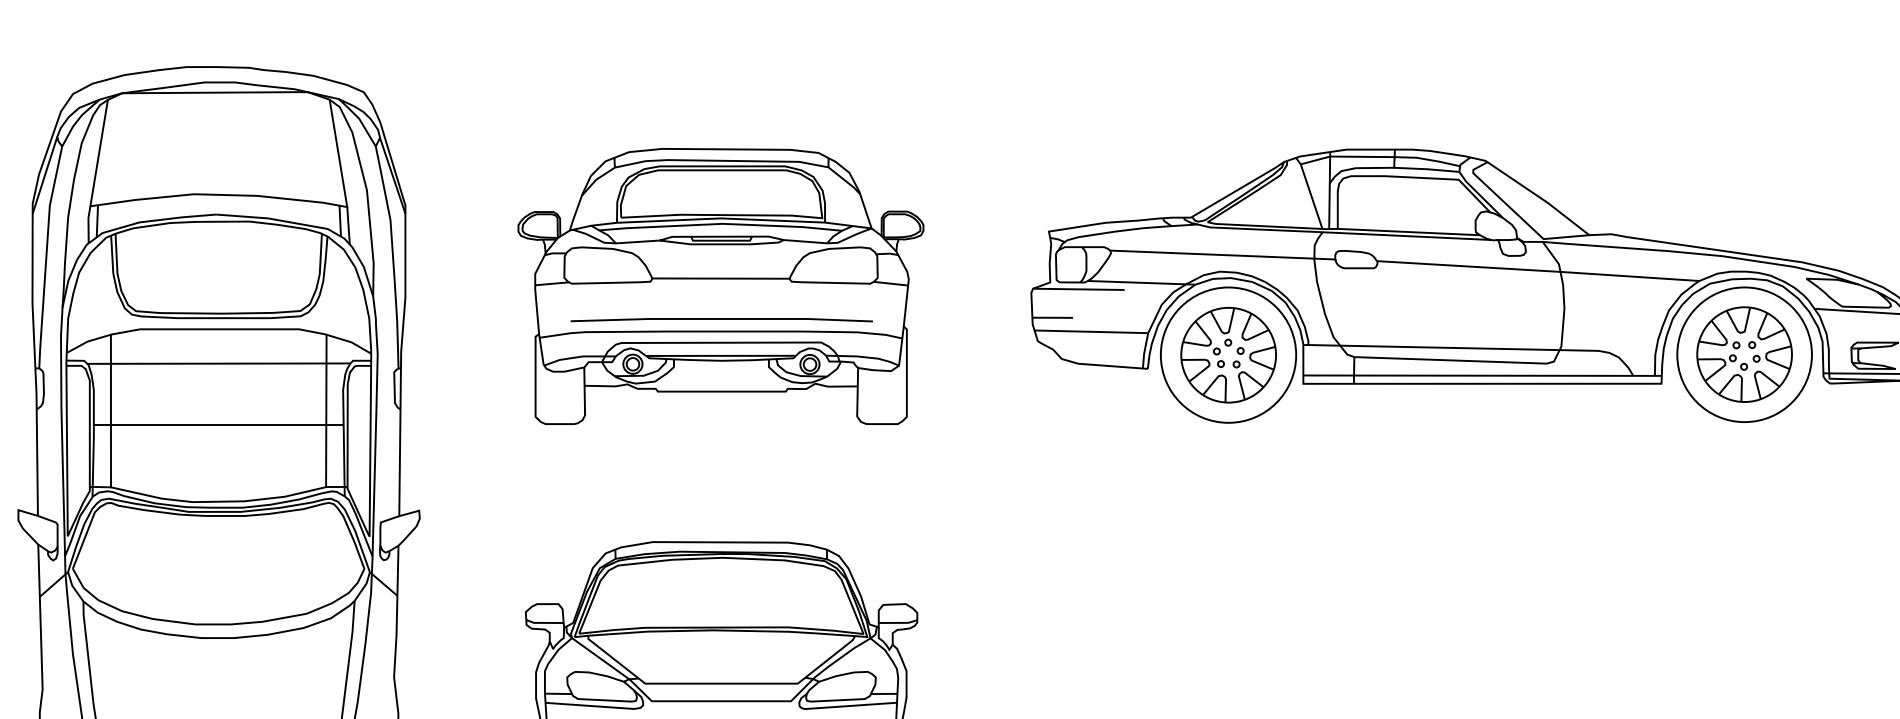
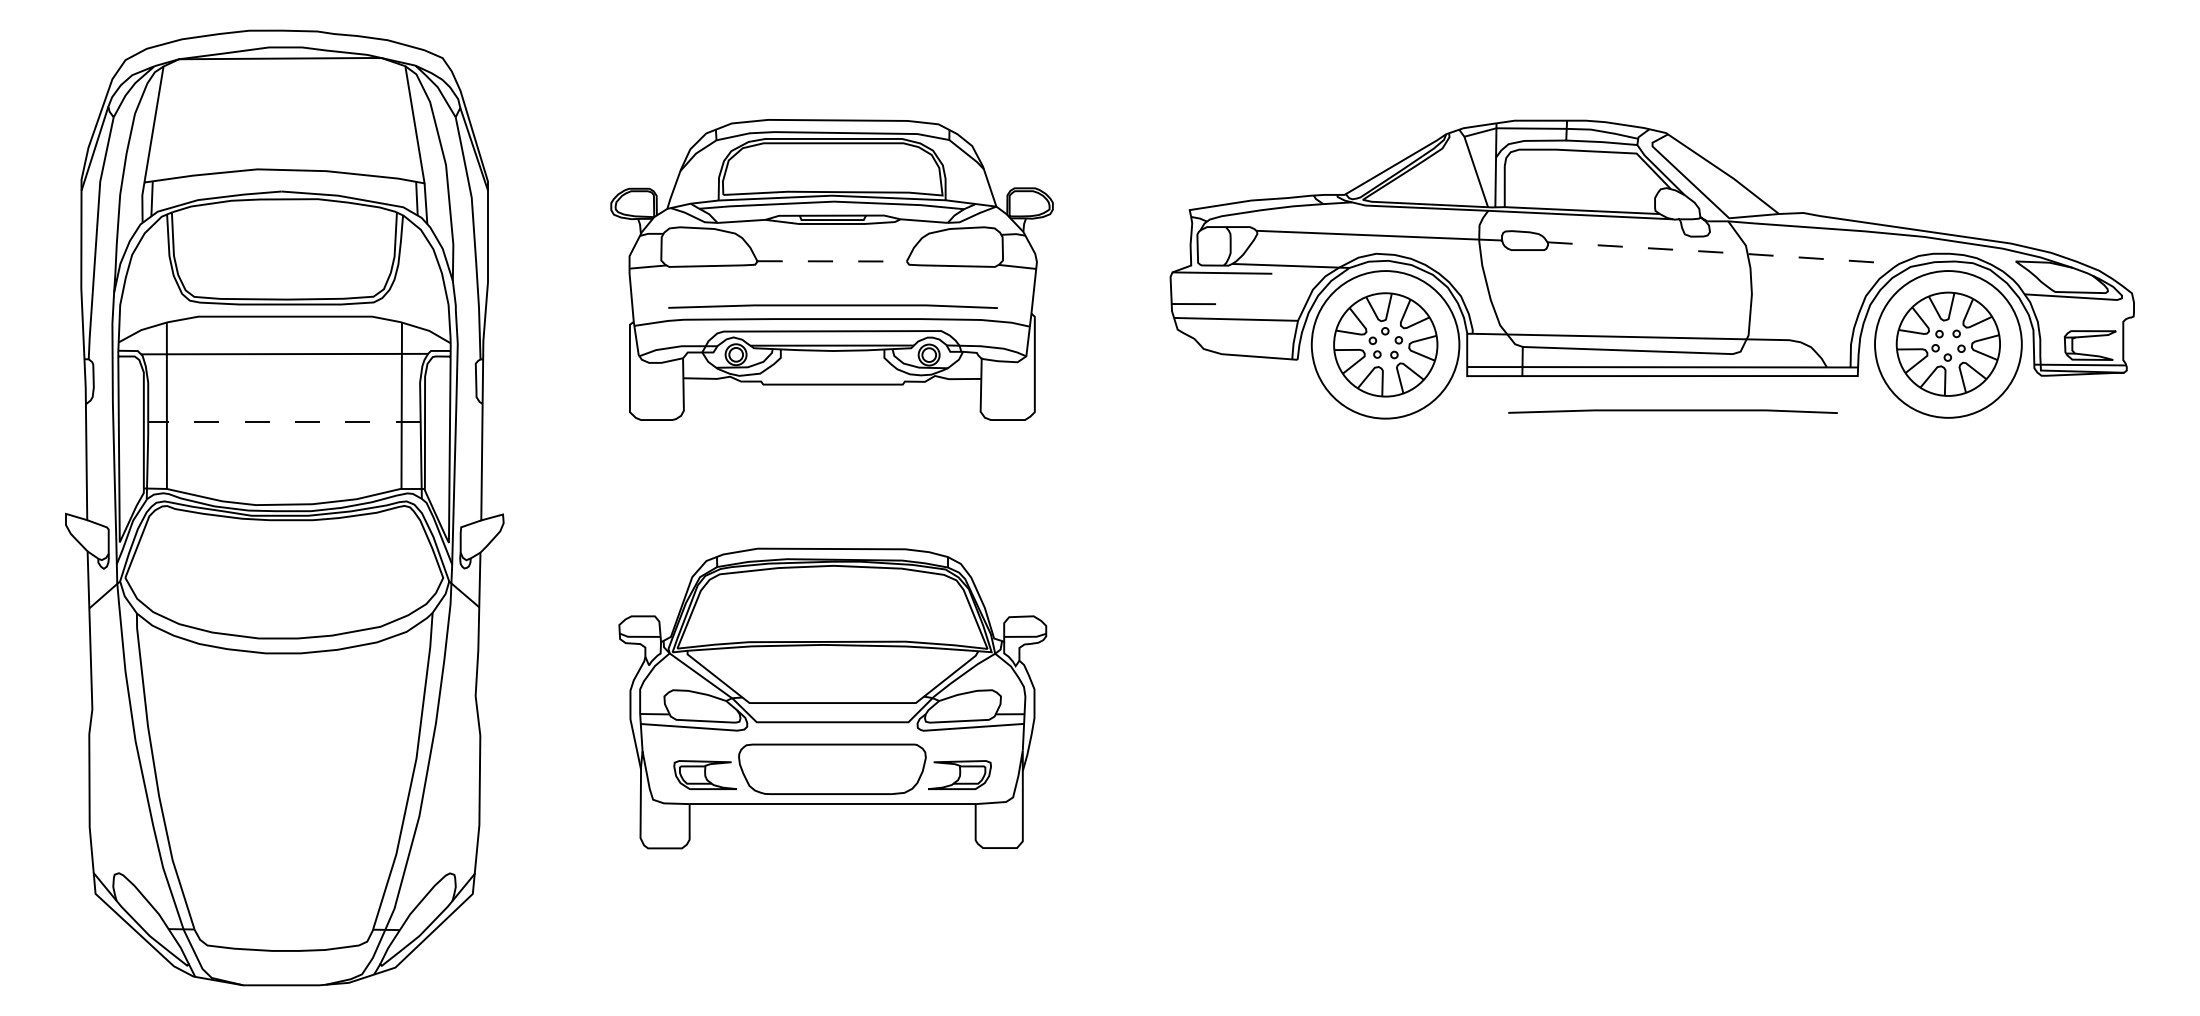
line: (1538, 270) -> (1723, 252), solid -> dashed
line: (721, 278) -> (832, 261), solid -> dashed
line: (1491, 416) -> (1672, 411), added
line: (217, 425) -> (283, 421), solid -> dashed

